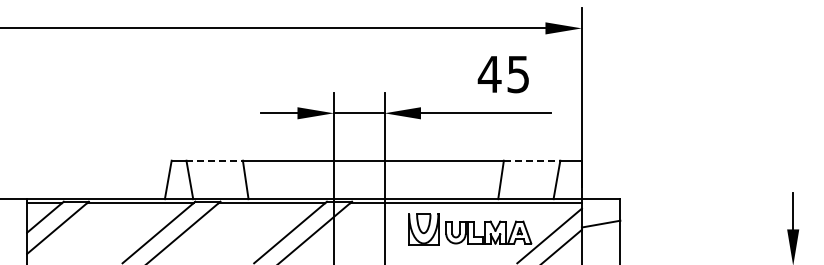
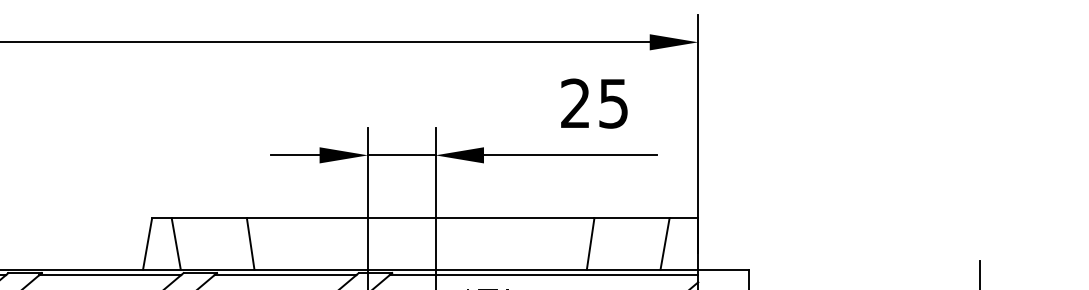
text: (489, 73) -> (575, 102), 45 -> 25
line: (215, 160) -> (210, 218), dashed -> solid
line: (532, 160) -> (632, 218), dashed -> solid

